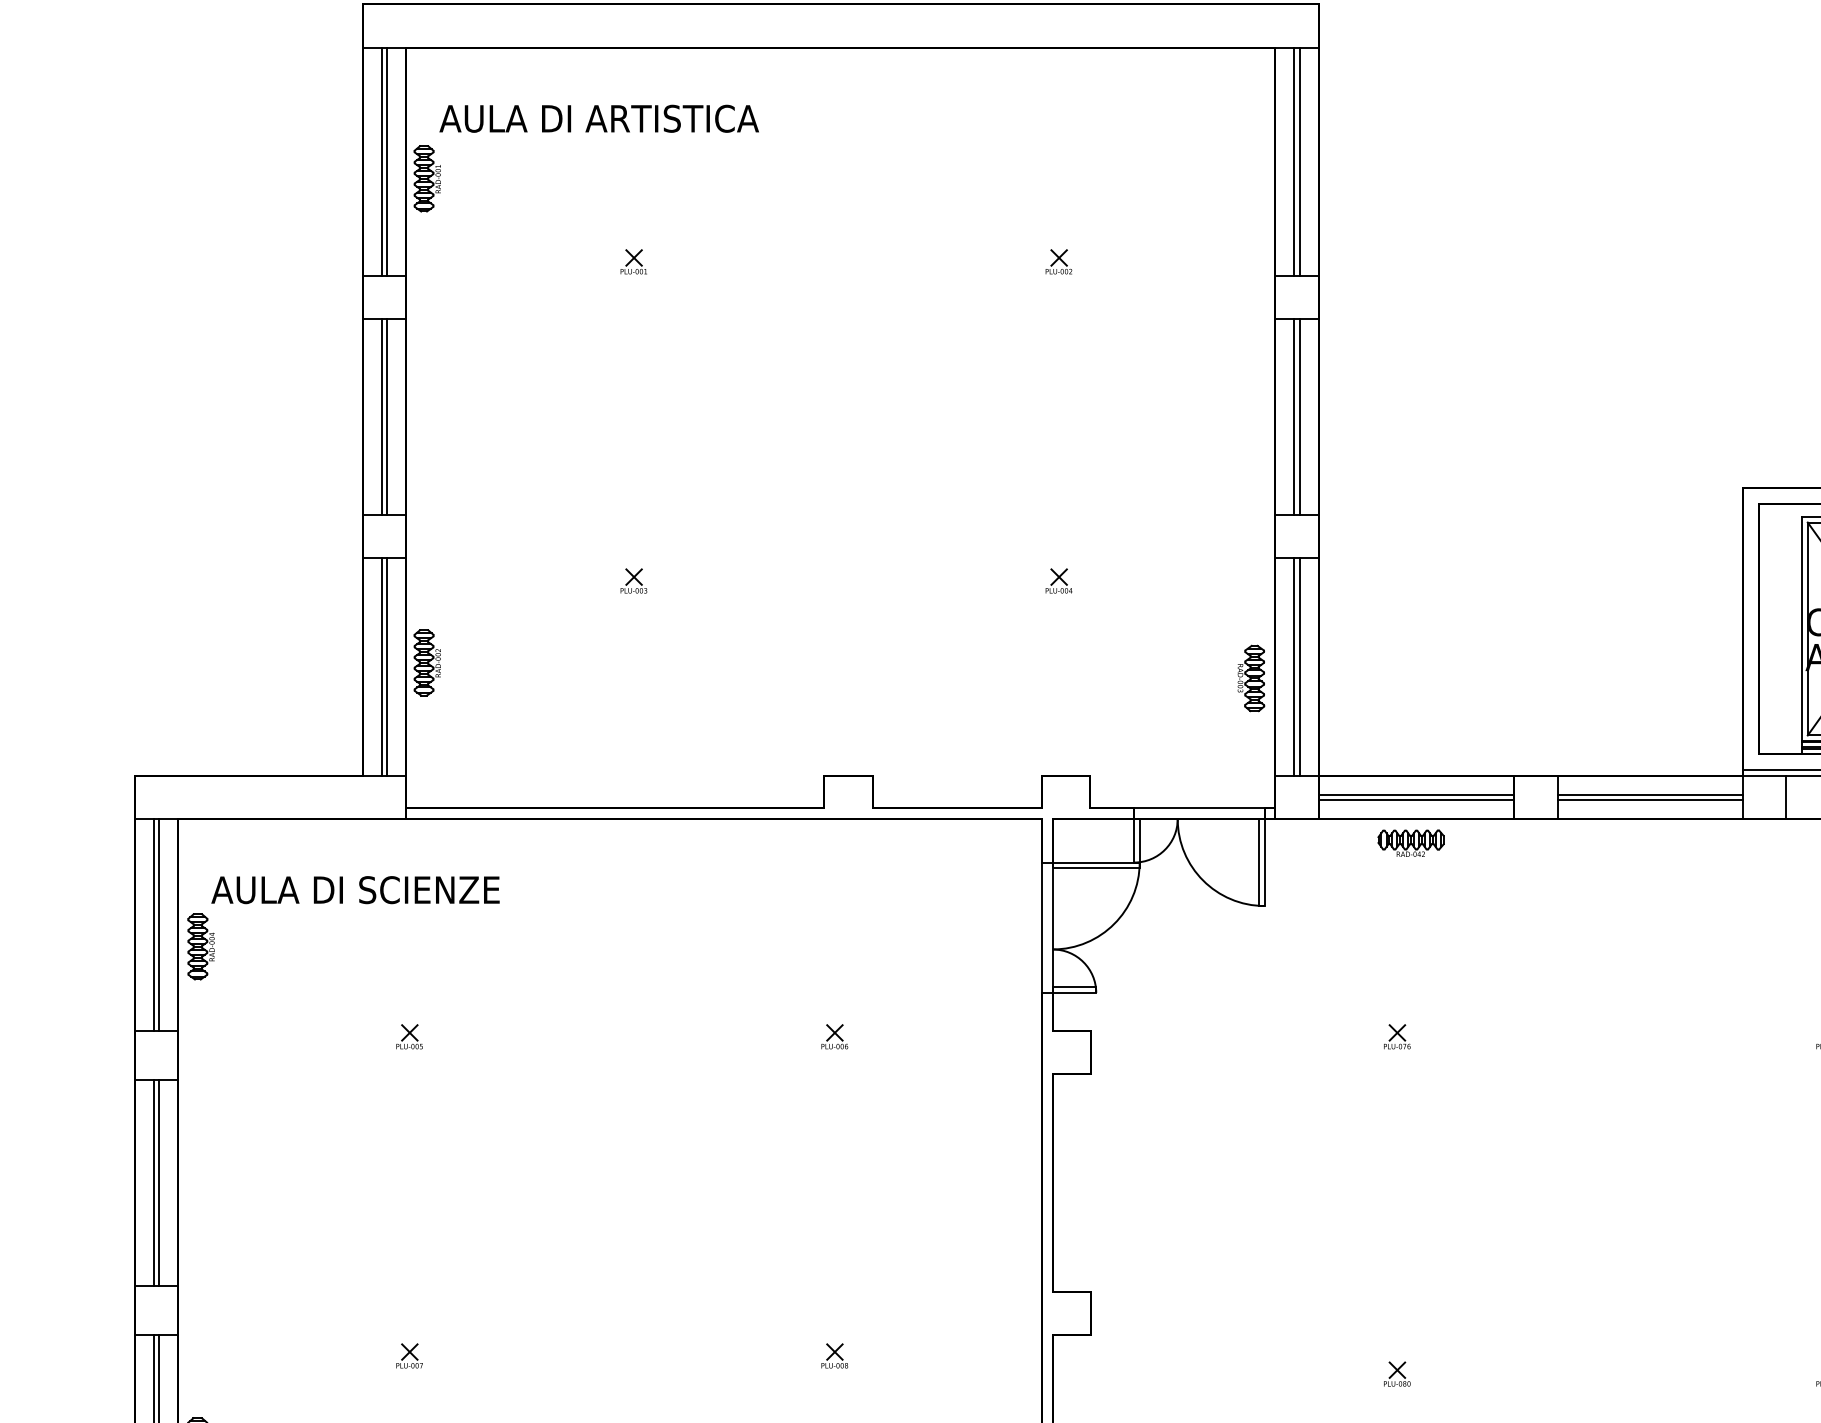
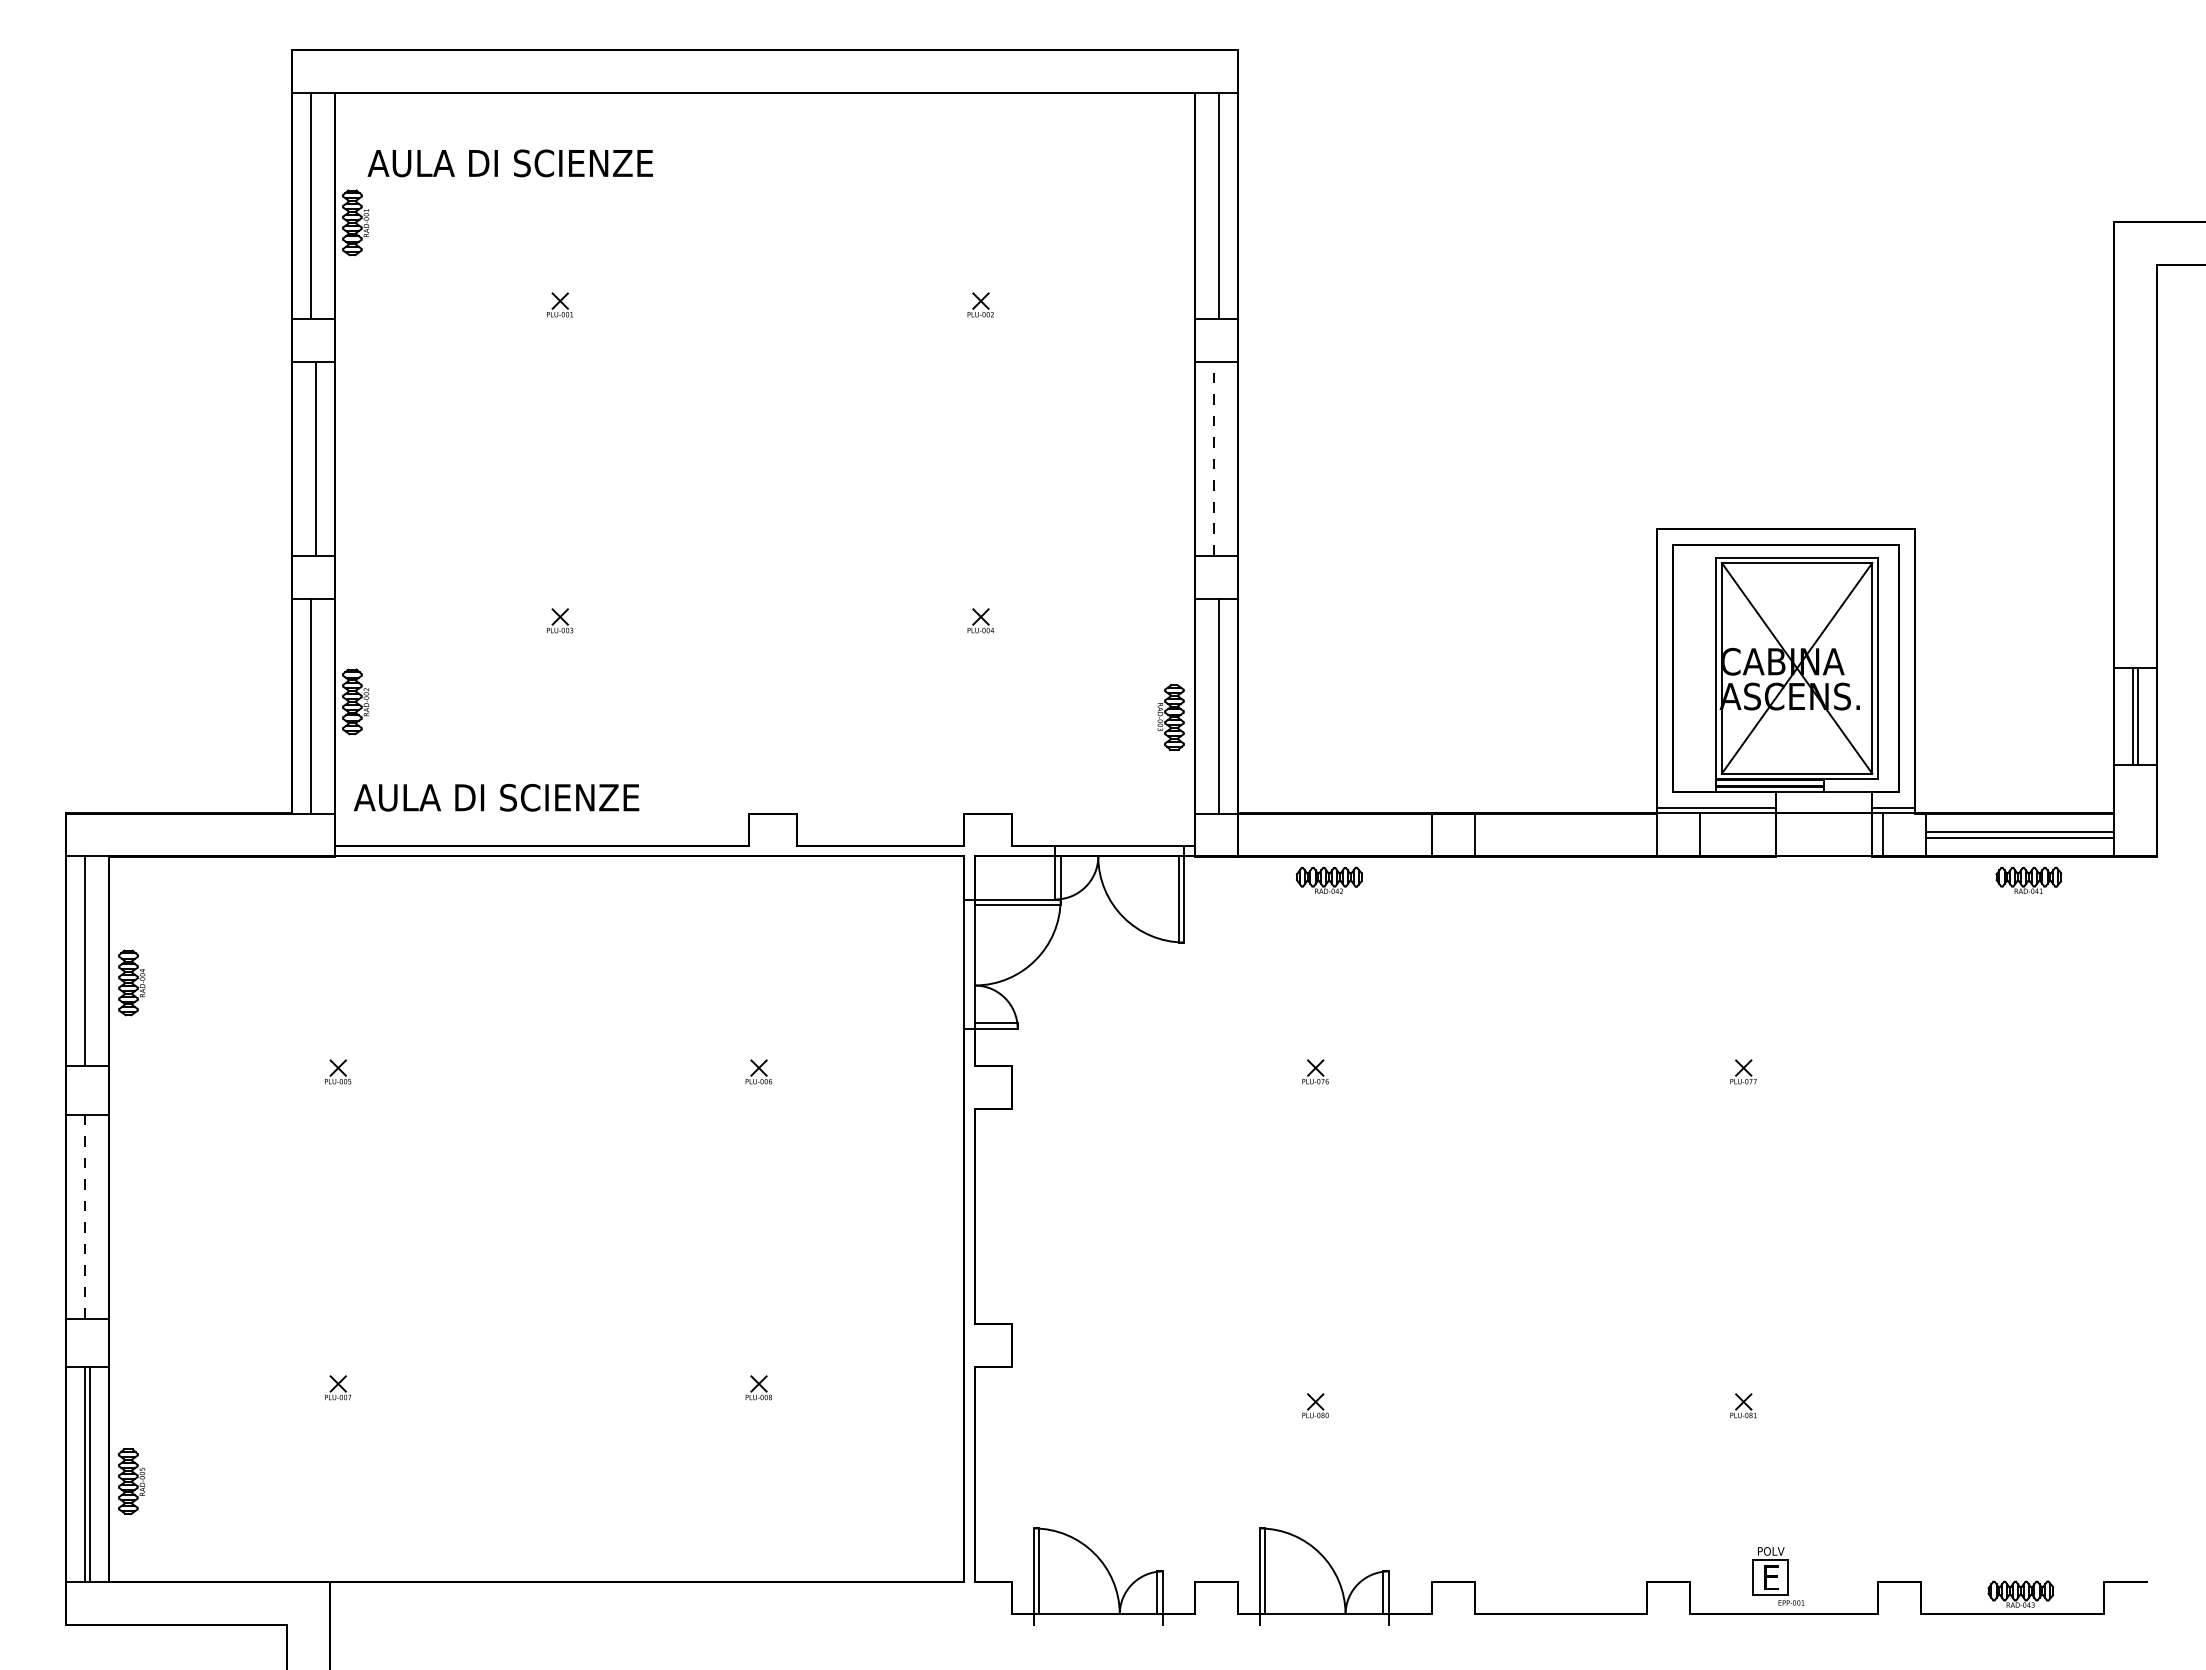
text: (671, 118) -> (597, 163), AULA DI ARTISTICA -> AULA DI SCIENZE
line: (387, 161) -> (316, 205), removed
line: (1294, 161) -> (1213, 205), removed
line: (381, 416) -> (310, 458), removed
line: (1294, 416) -> (1213, 458), solid -> dashed
line: (1300, 416) -> (1219, 458), removed
line: (387, 666) -> (316, 705), removed
line: (1294, 666) -> (1213, 705), removed
line: (1416, 794) -> (1334, 832), removed
line: (1649, 794) -> (1565, 832), removed
line: (1416, 799) -> (1334, 837), removed
line: (1649, 799) -> (1565, 837), removed
text: (355, 889) -> (496, 797), moved
line: (159, 925) -> (90, 961), removed
line: (153, 1182) -> (84, 1216), solid -> dashed
line: (159, 1182) -> (90, 1216), removed

